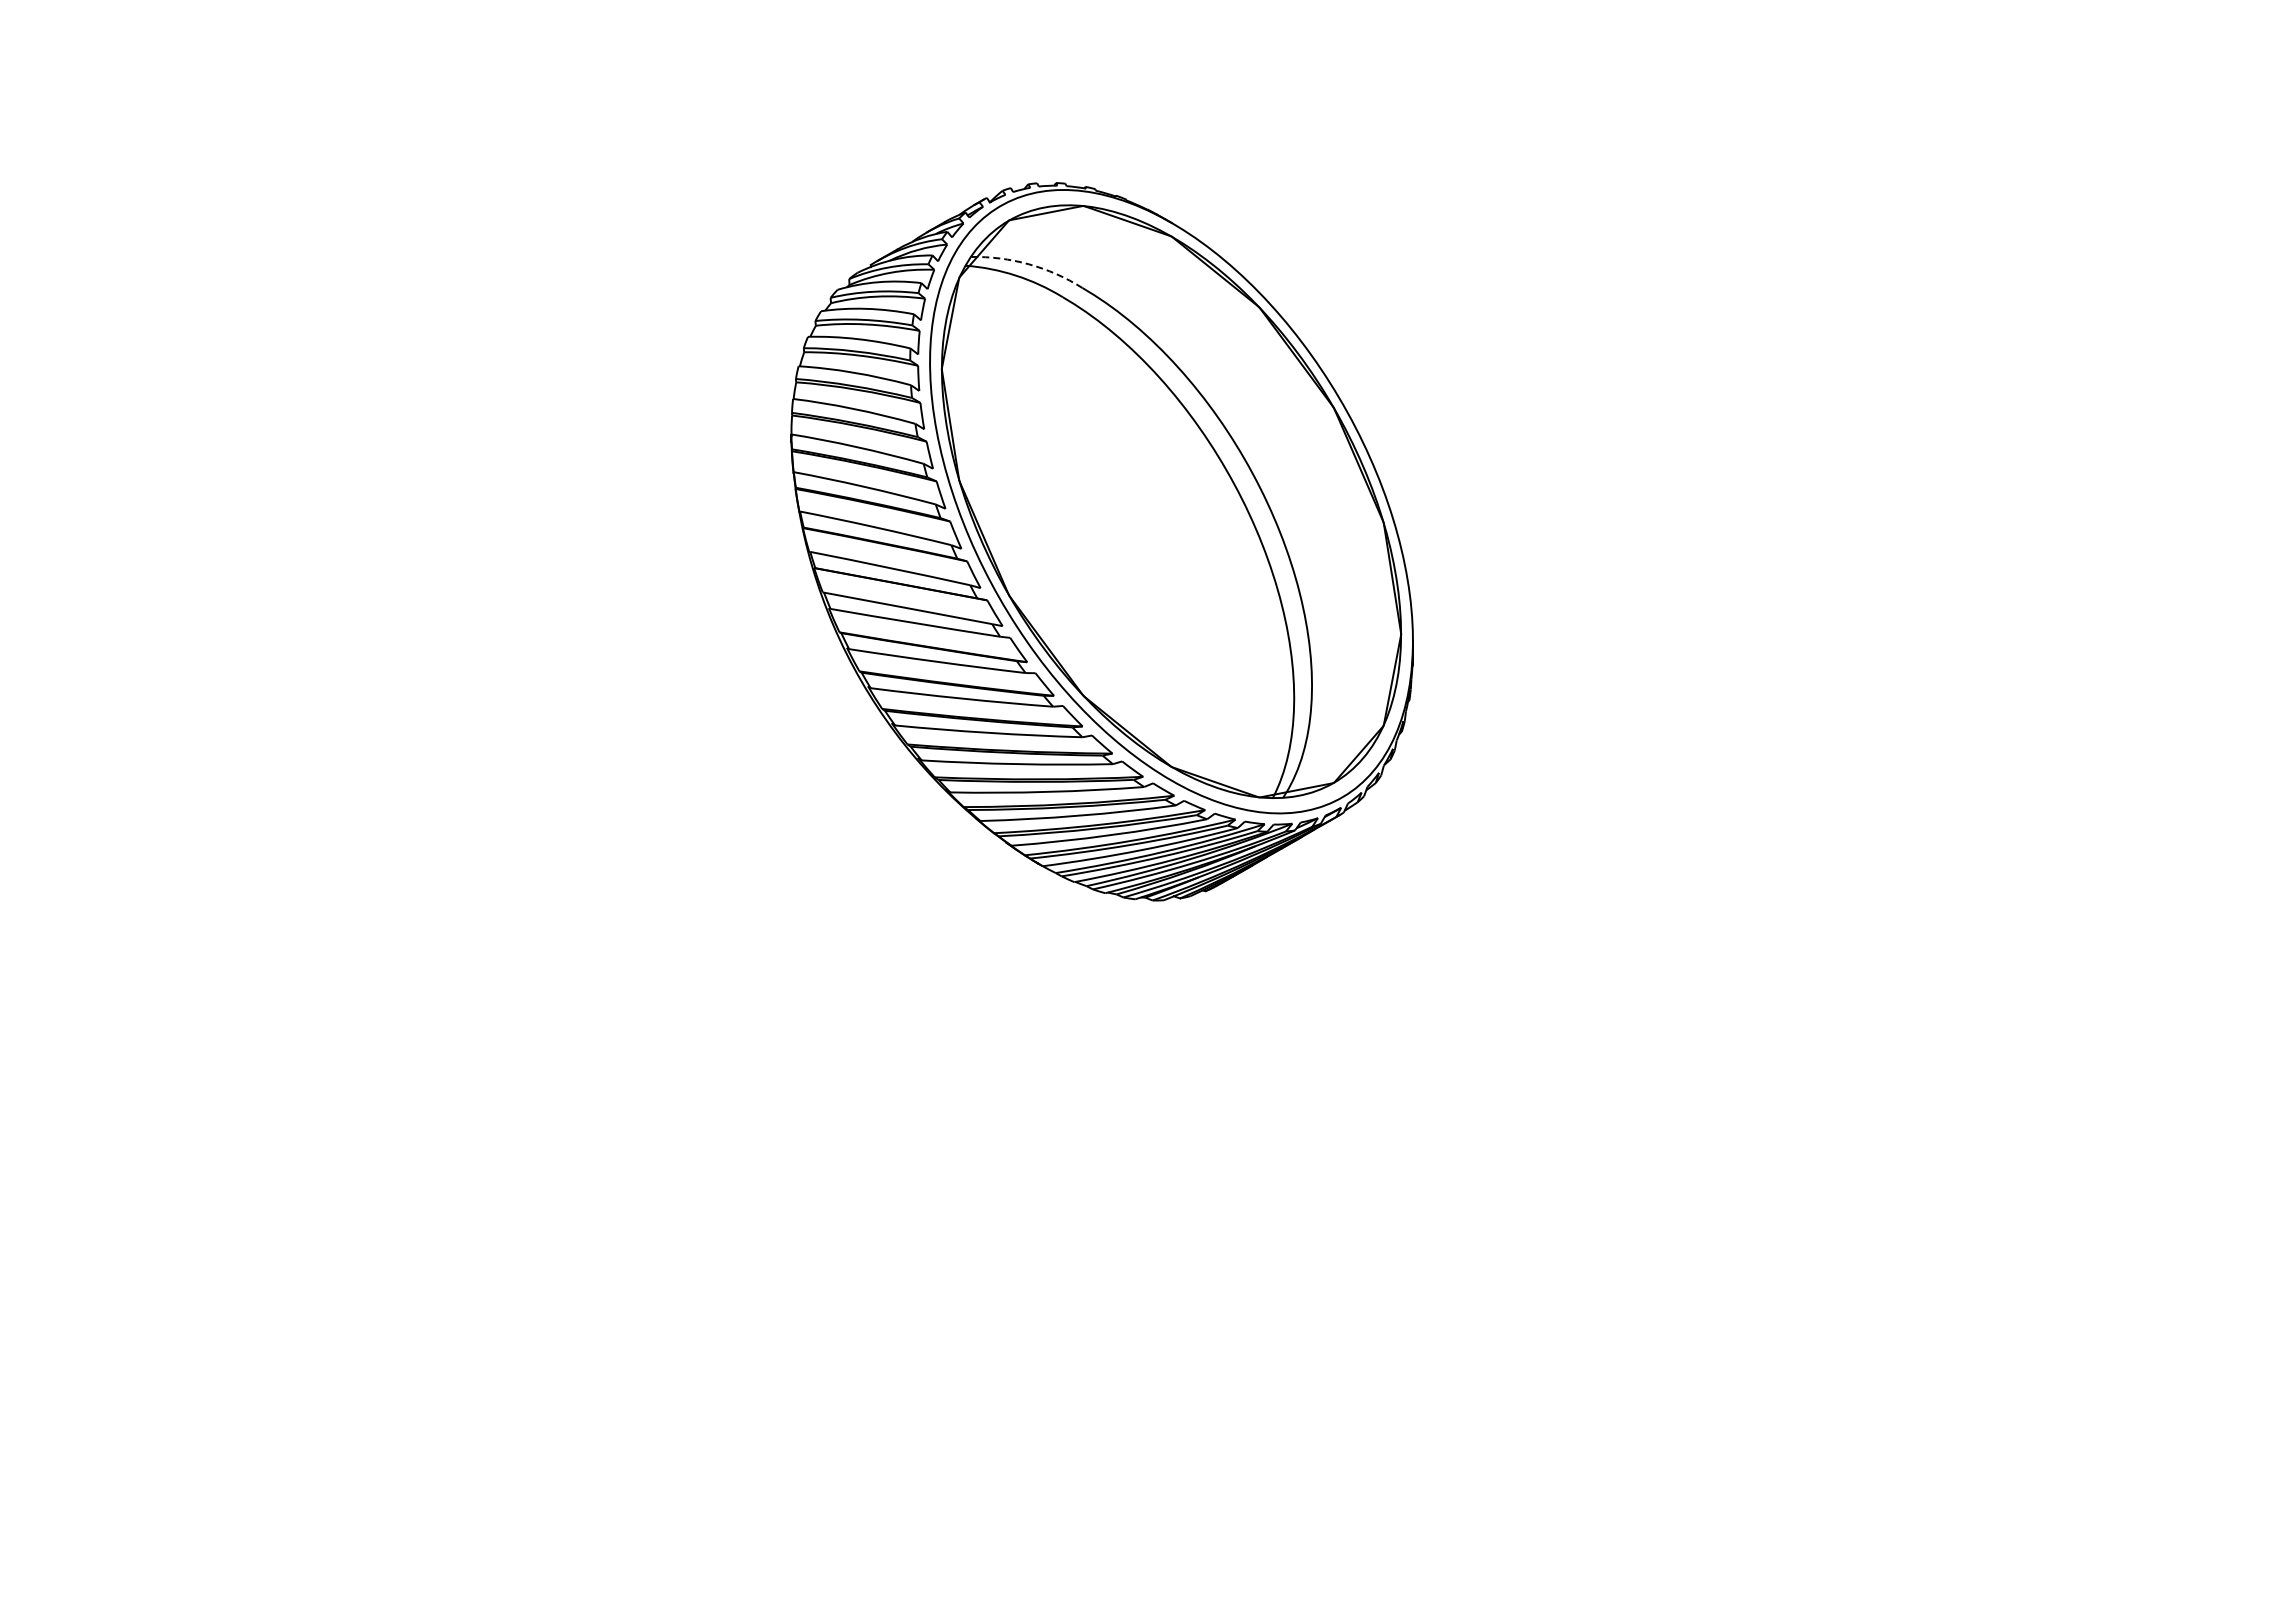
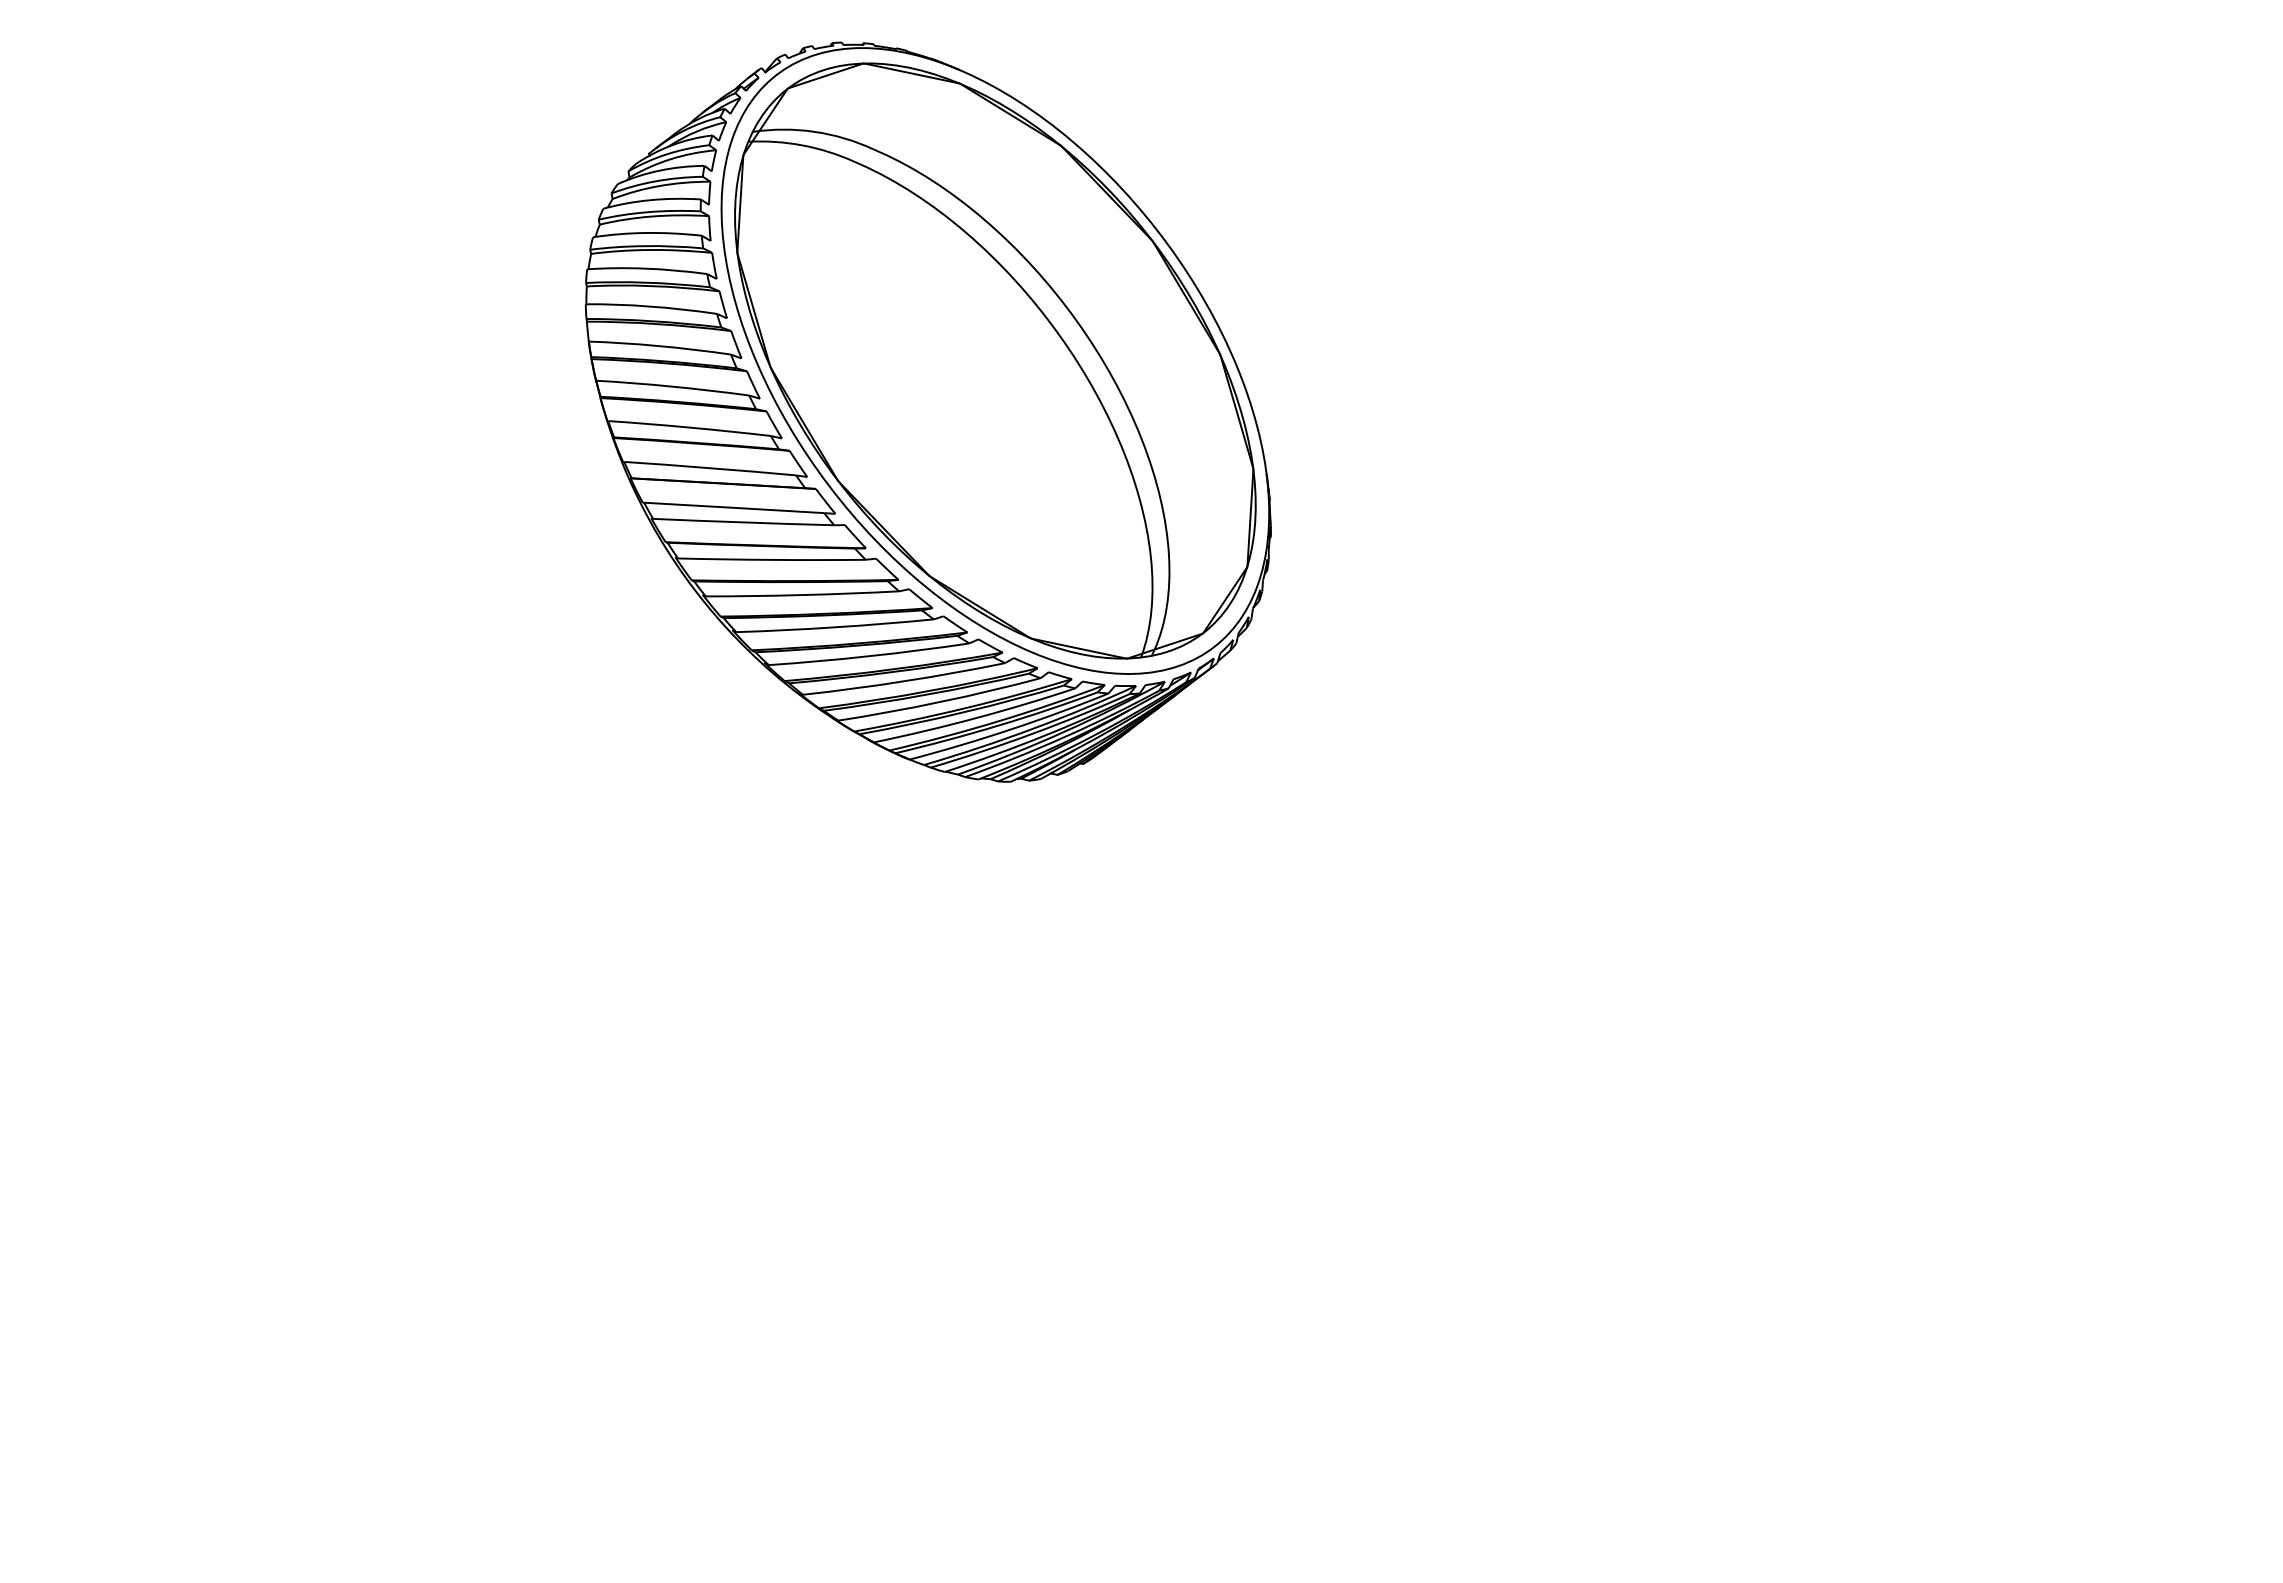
arc: (1028, 264) -> (814, 132), dashed -> solid

